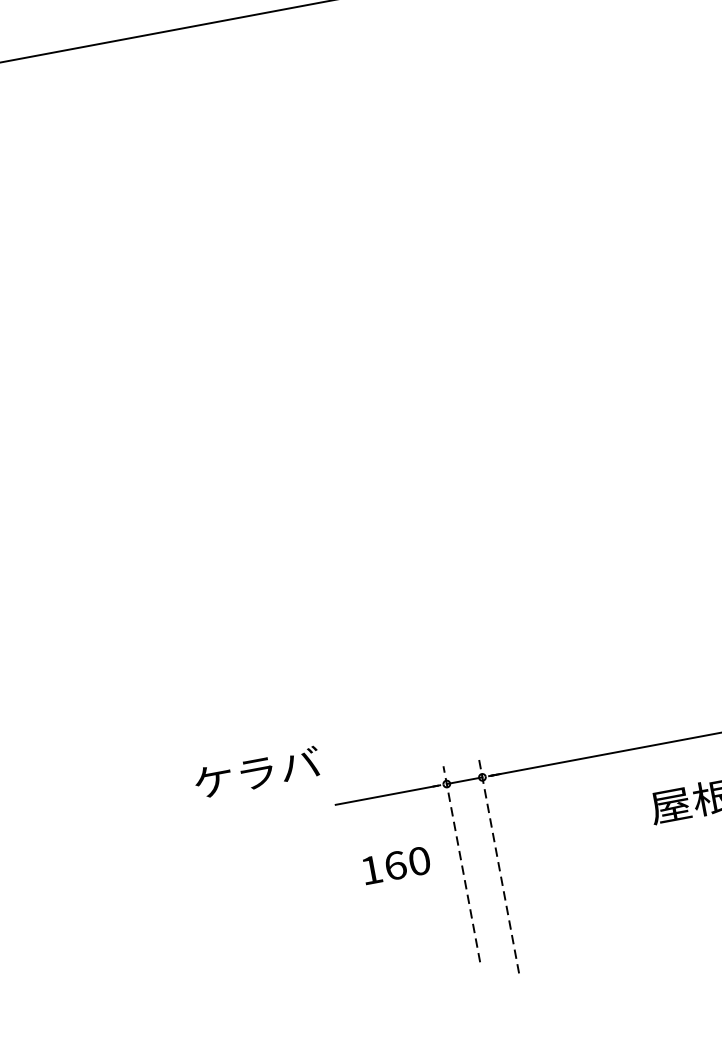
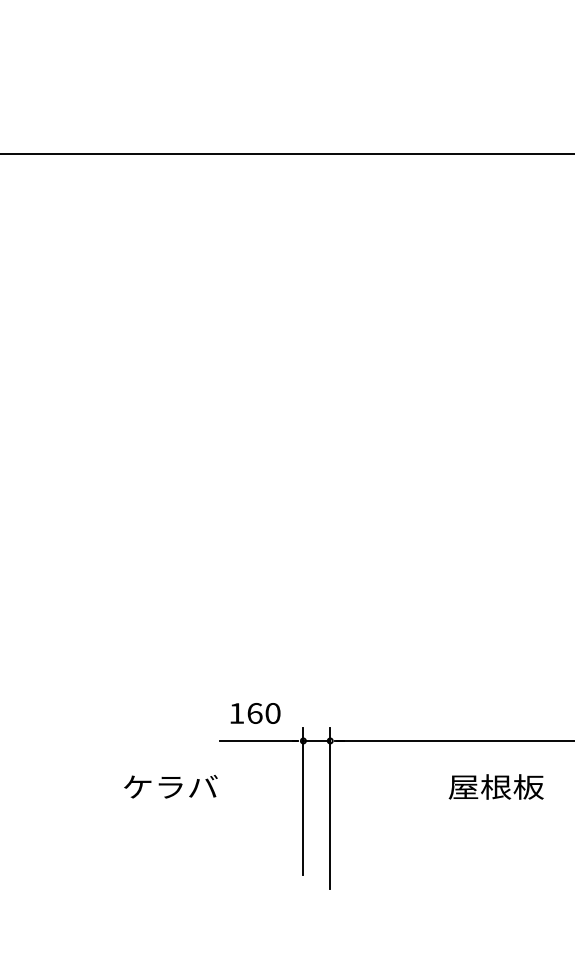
text: (256, 772) -> (170, 786), moved
line: (461, 864) -> (303, 801), dashed -> solid
text: (396, 865) -> (255, 713), moved
line: (499, 866) -> (330, 808), dashed -> solid

